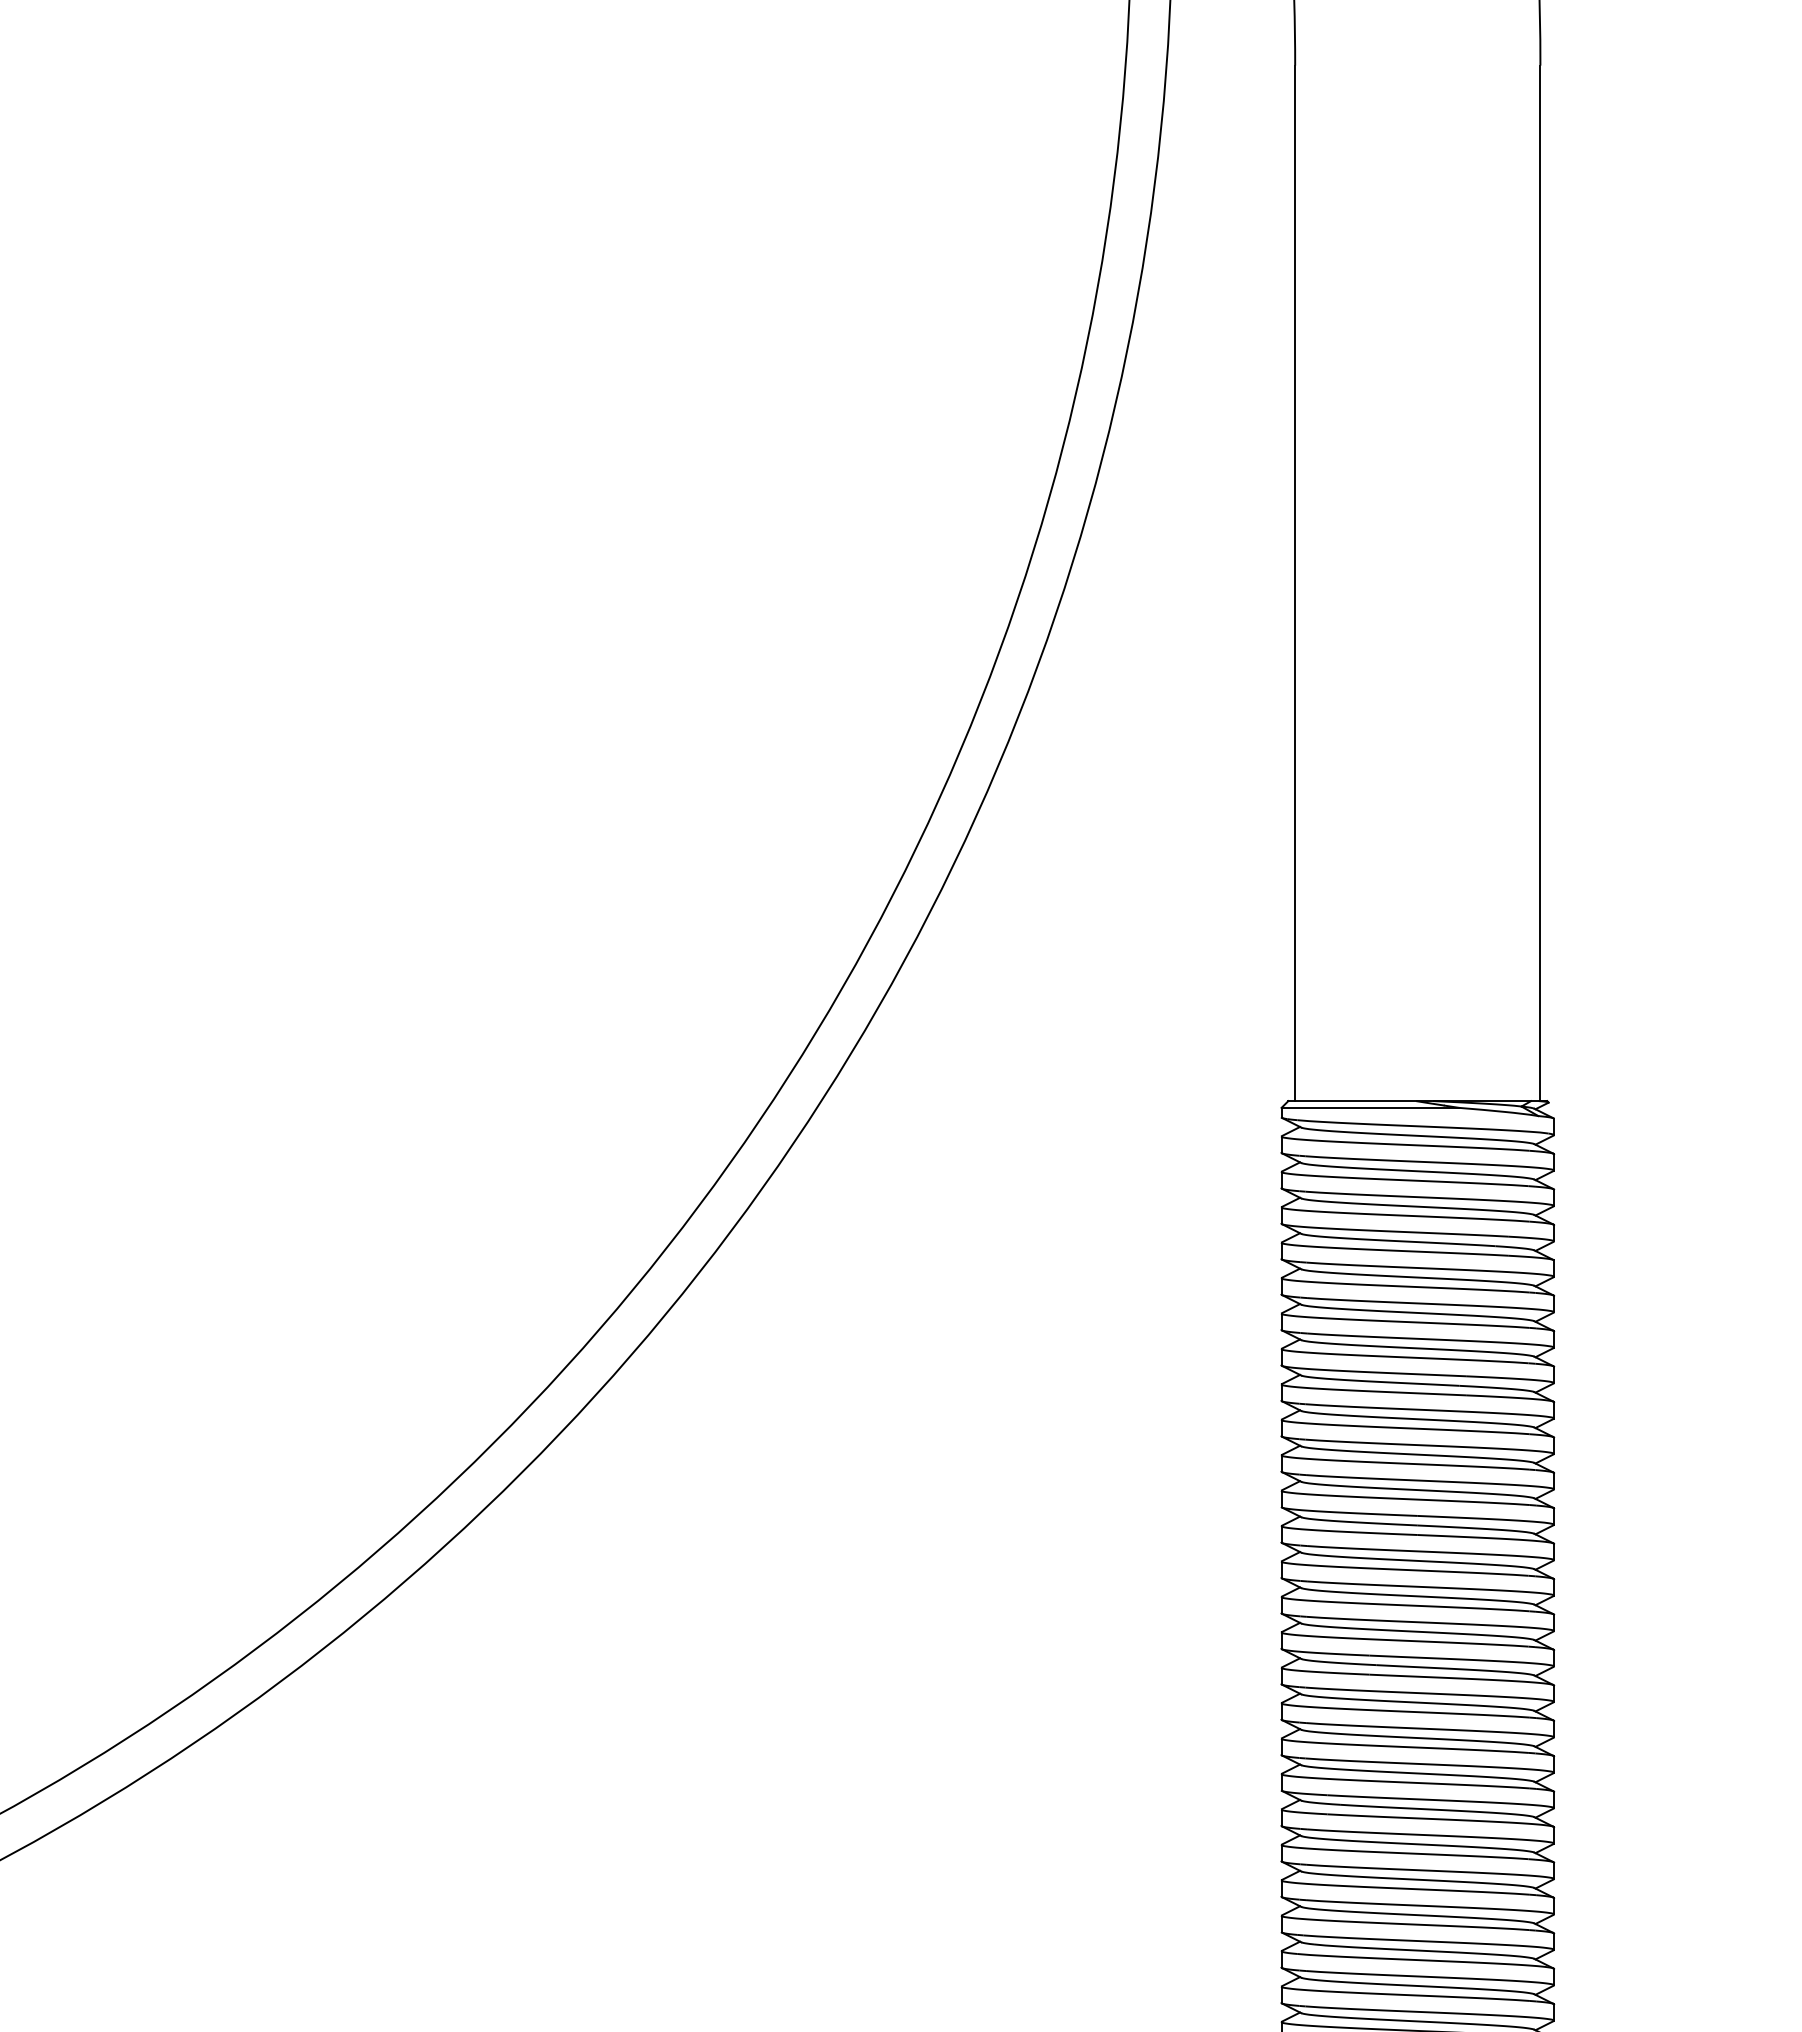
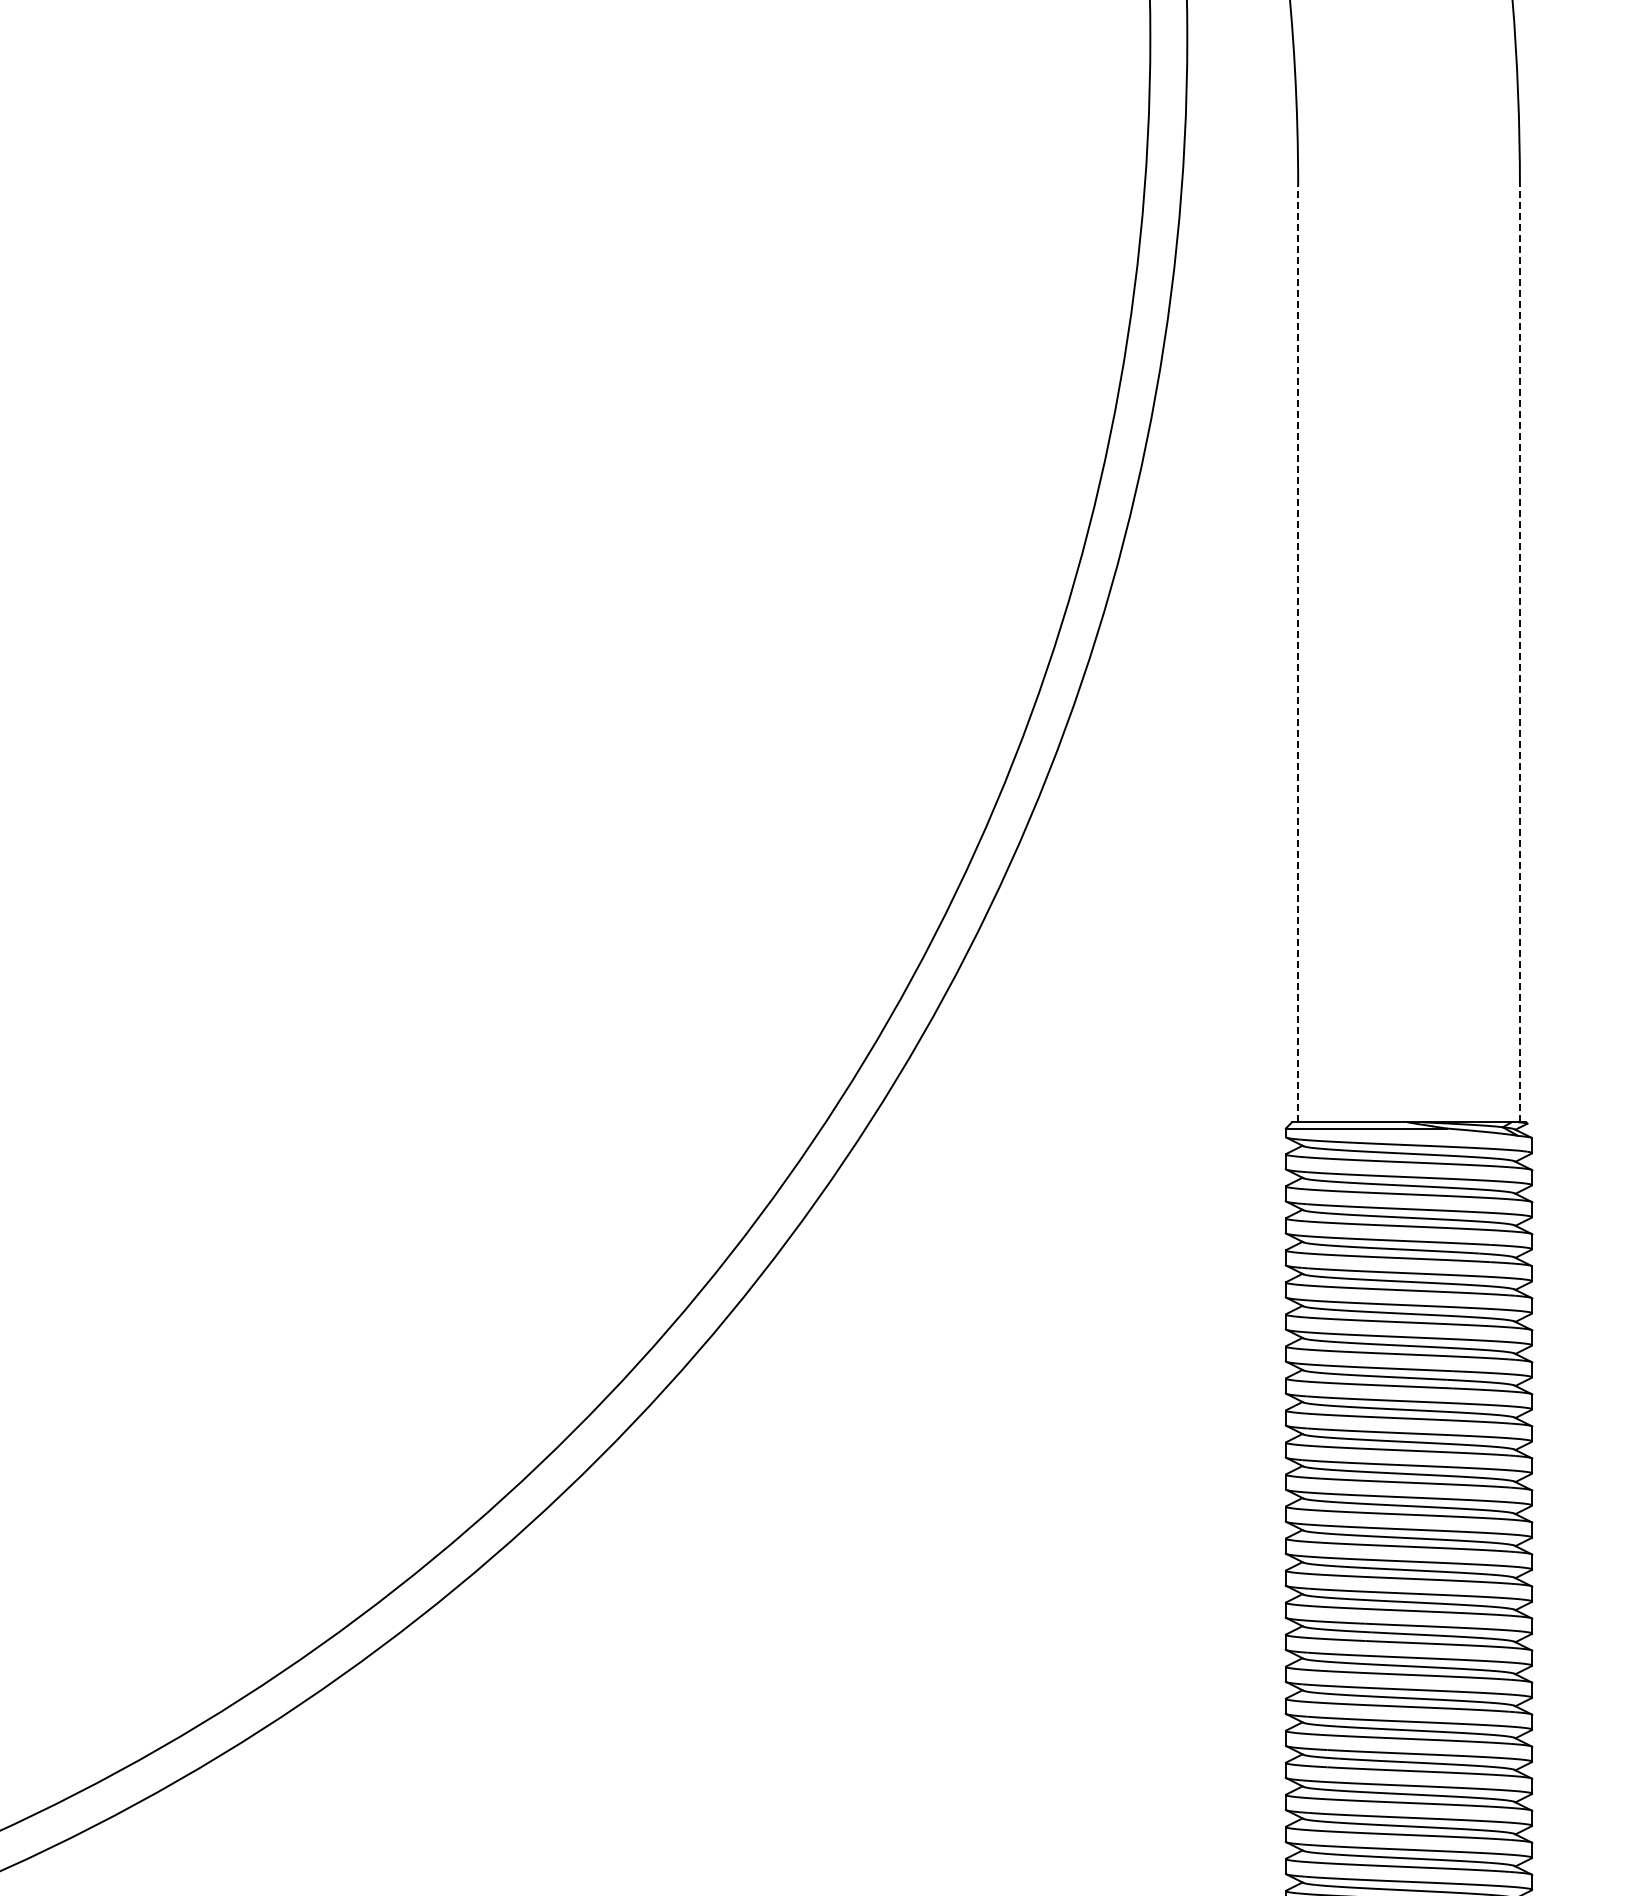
line: (1295, 582) -> (1298, 653), solid -> dashed
line: (1539, 582) -> (1519, 653), solid -> dashed

